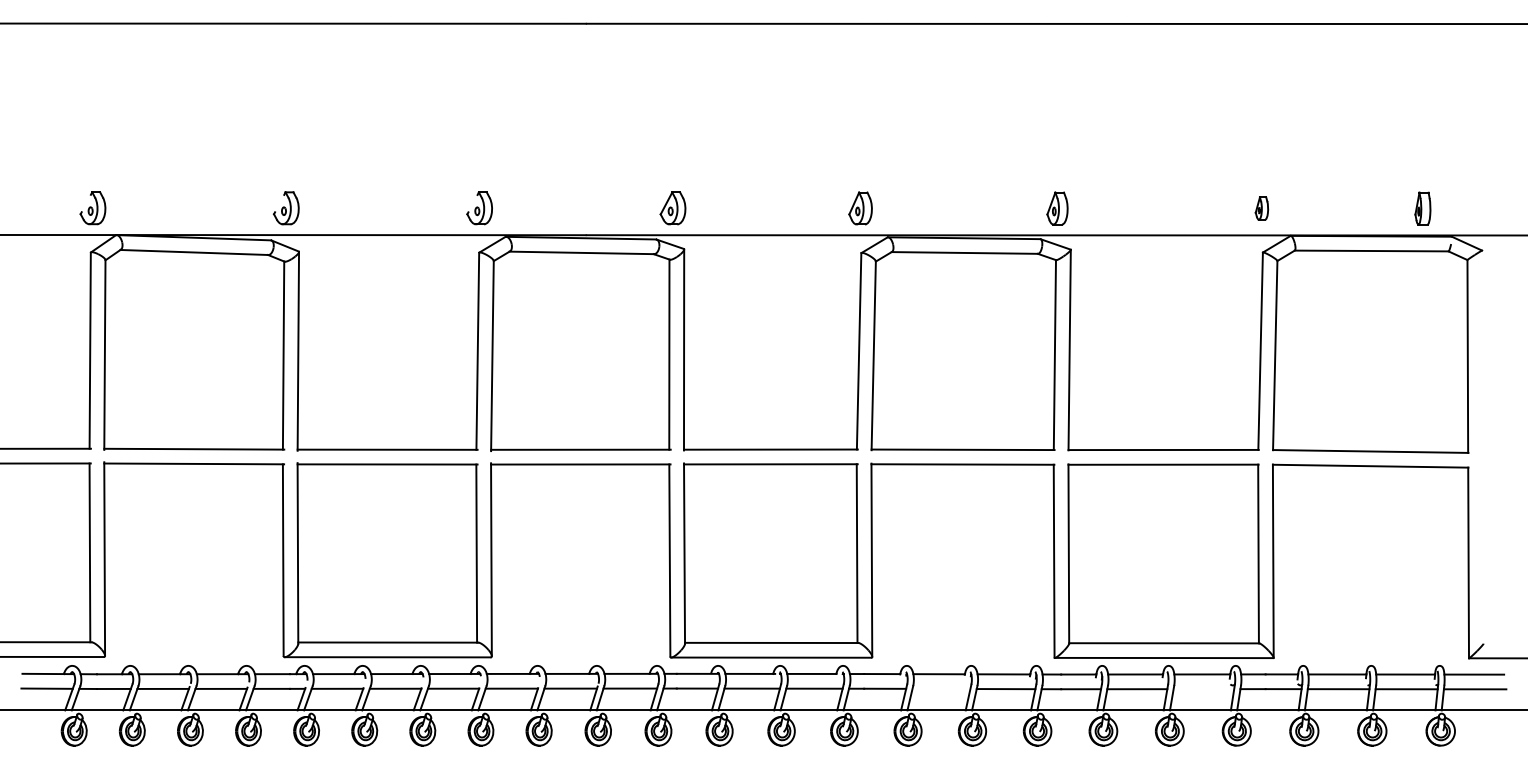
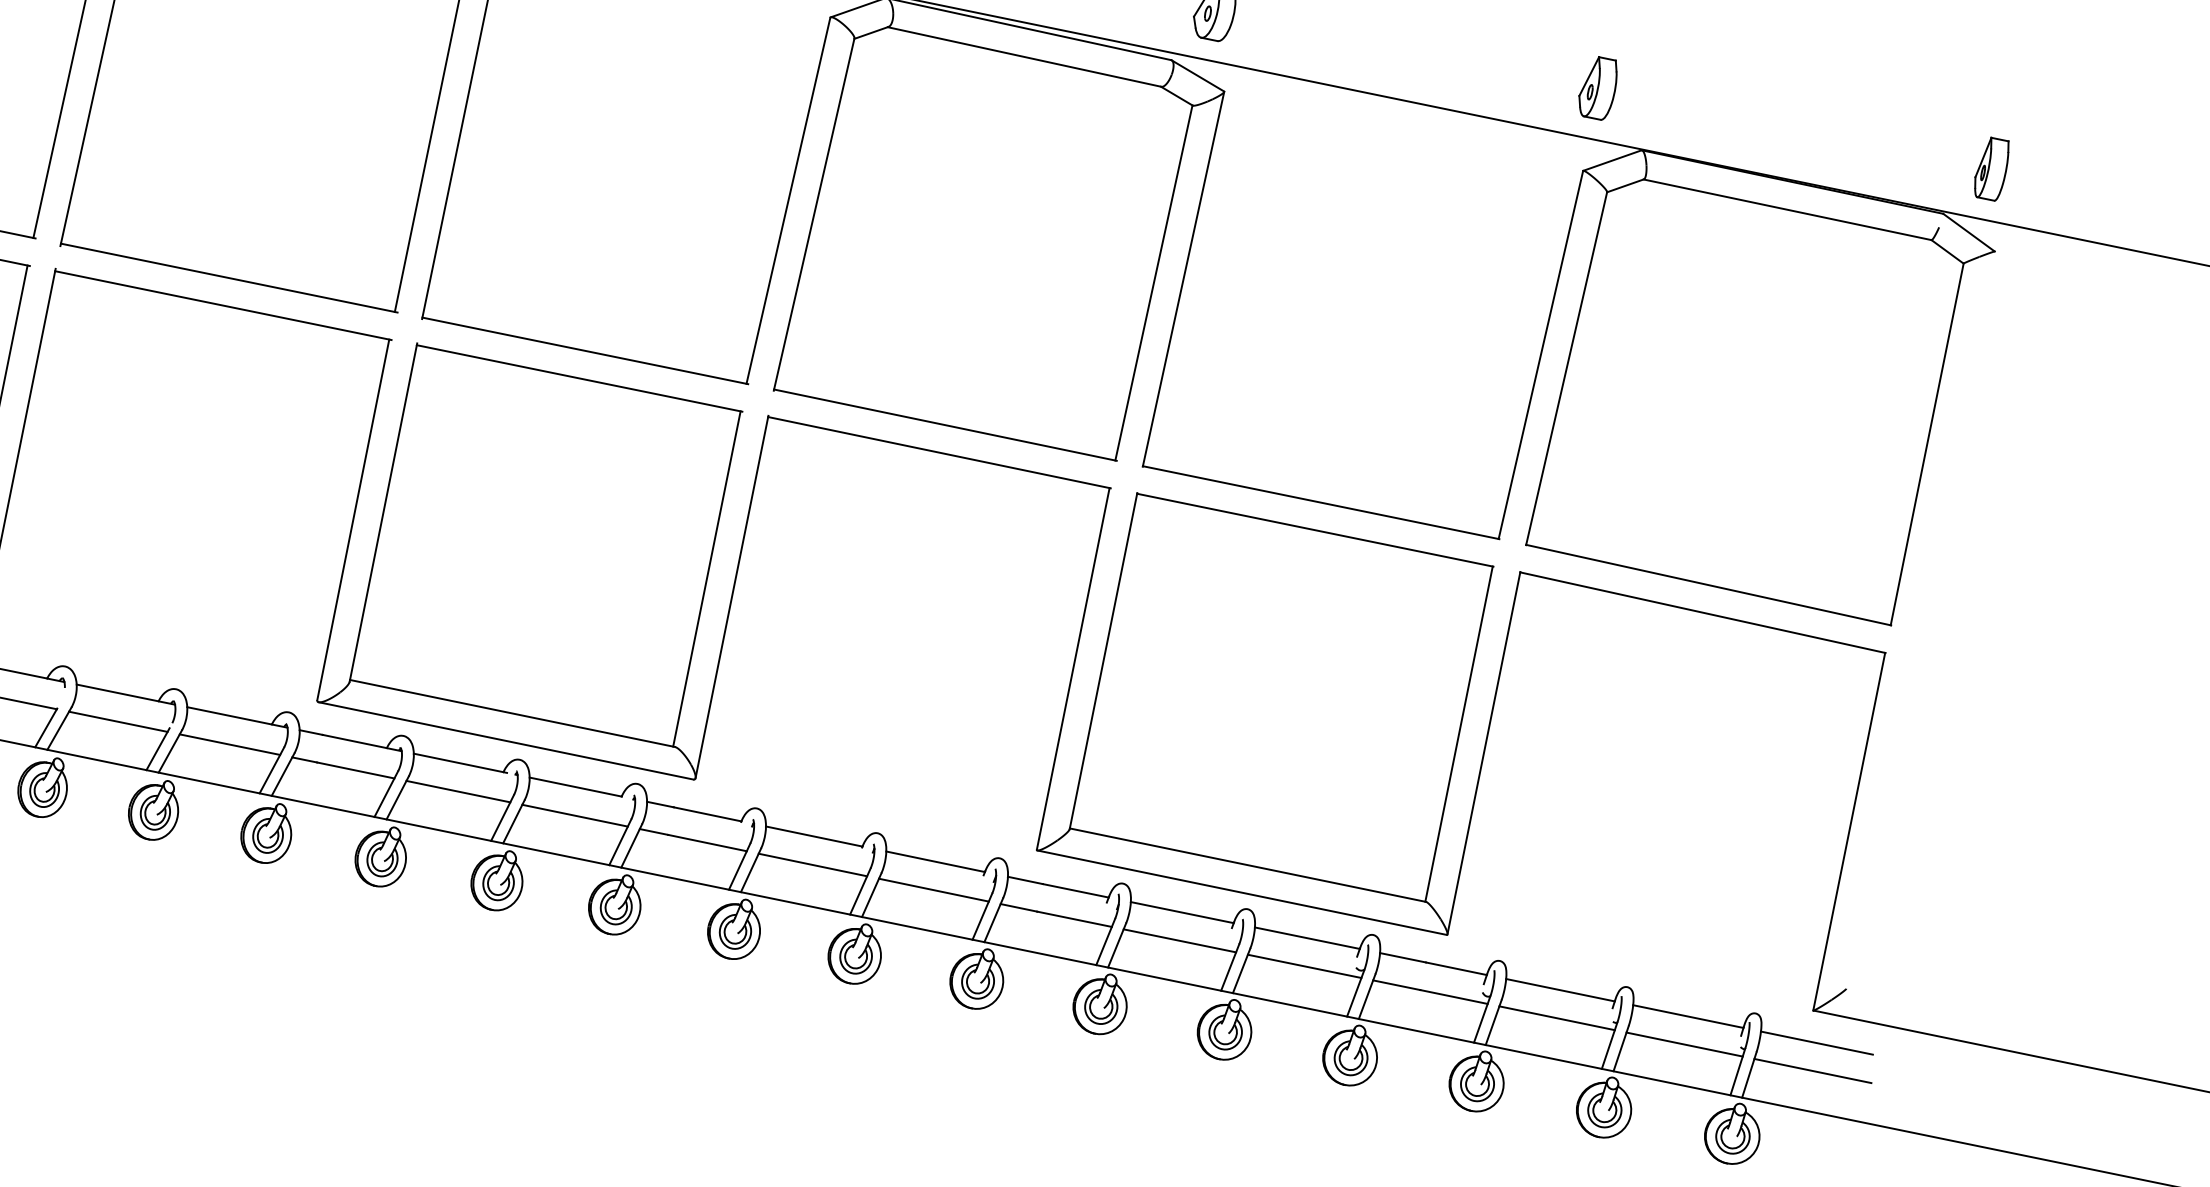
part: (1261, 208) -> (1597, 87), size x1.43
part: (1422, 208) -> (1991, 168), moved
line: (941, 688) -> (813, 864), added
line: (1203, 689) -> (1303, 966), added

